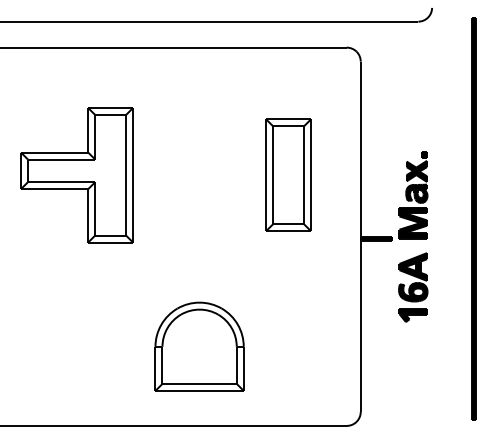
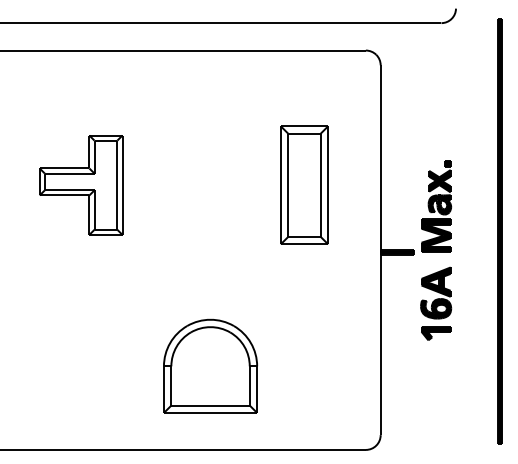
part: (76, 174) -> (80, 184), size x0.7

